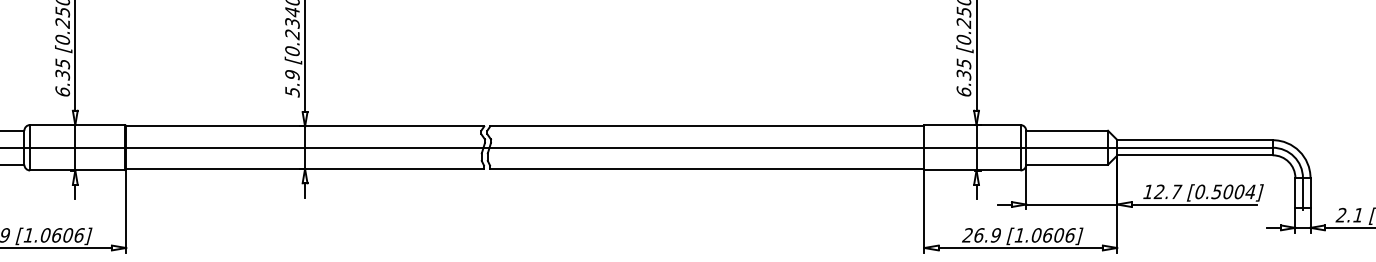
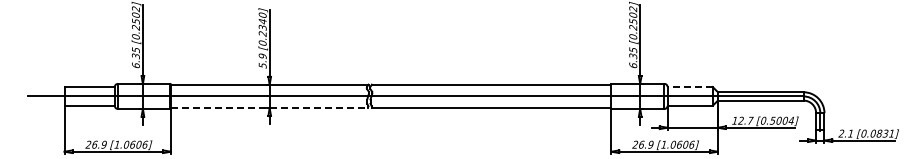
line: (1067, 131) -> (690, 87), solid -> dashed
line: (304, 169) -> (269, 108), solid -> dashed

